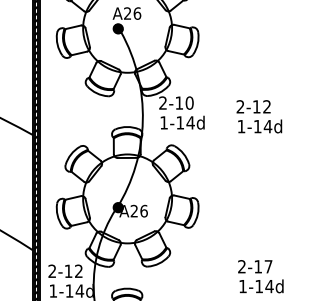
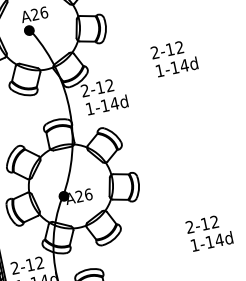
text: (189, 102) -> (109, 85), 2-10 -> 2-12
text: (259, 116) -> (174, 57), moved
text: (268, 266) -> (214, 221), 2-17 -> 2-12

